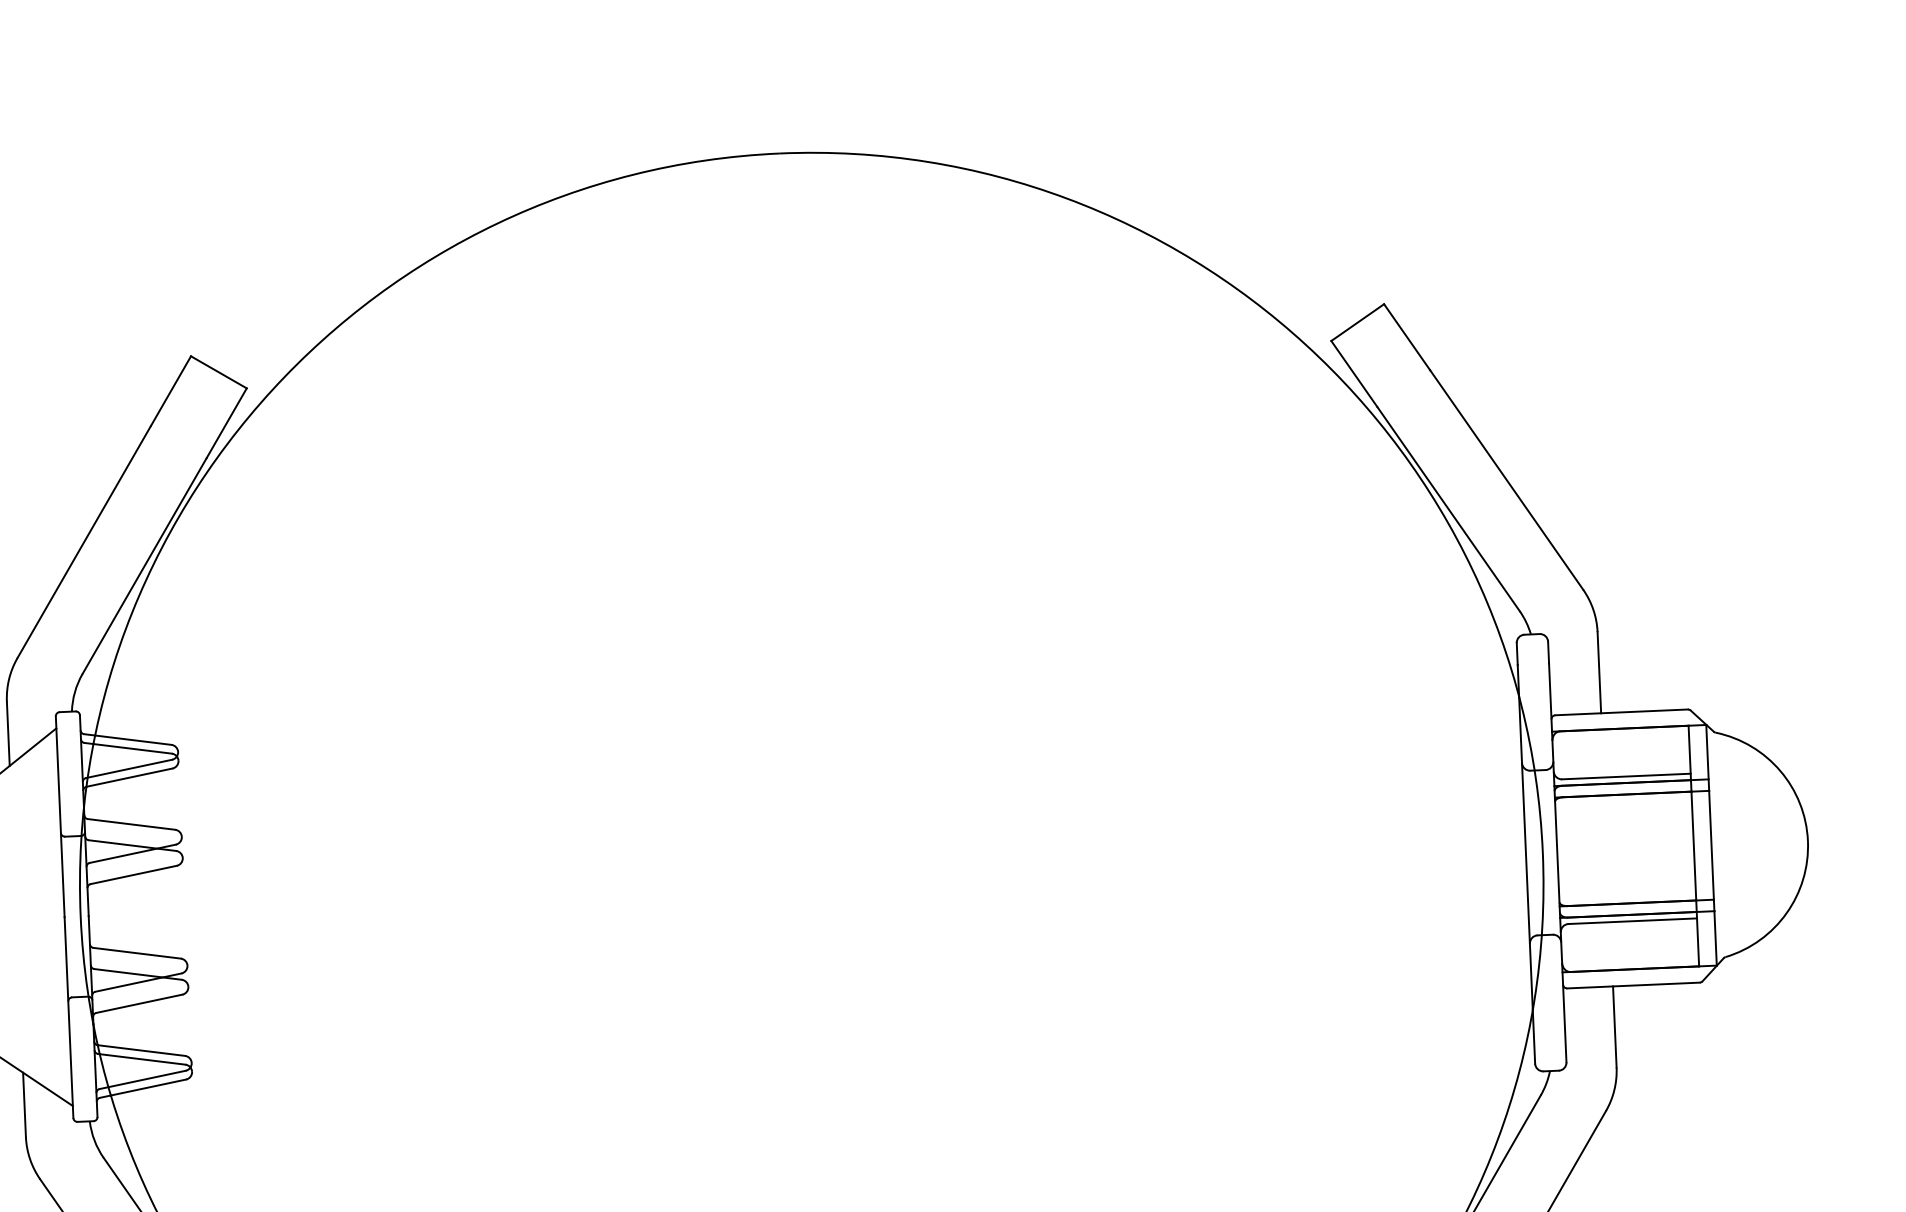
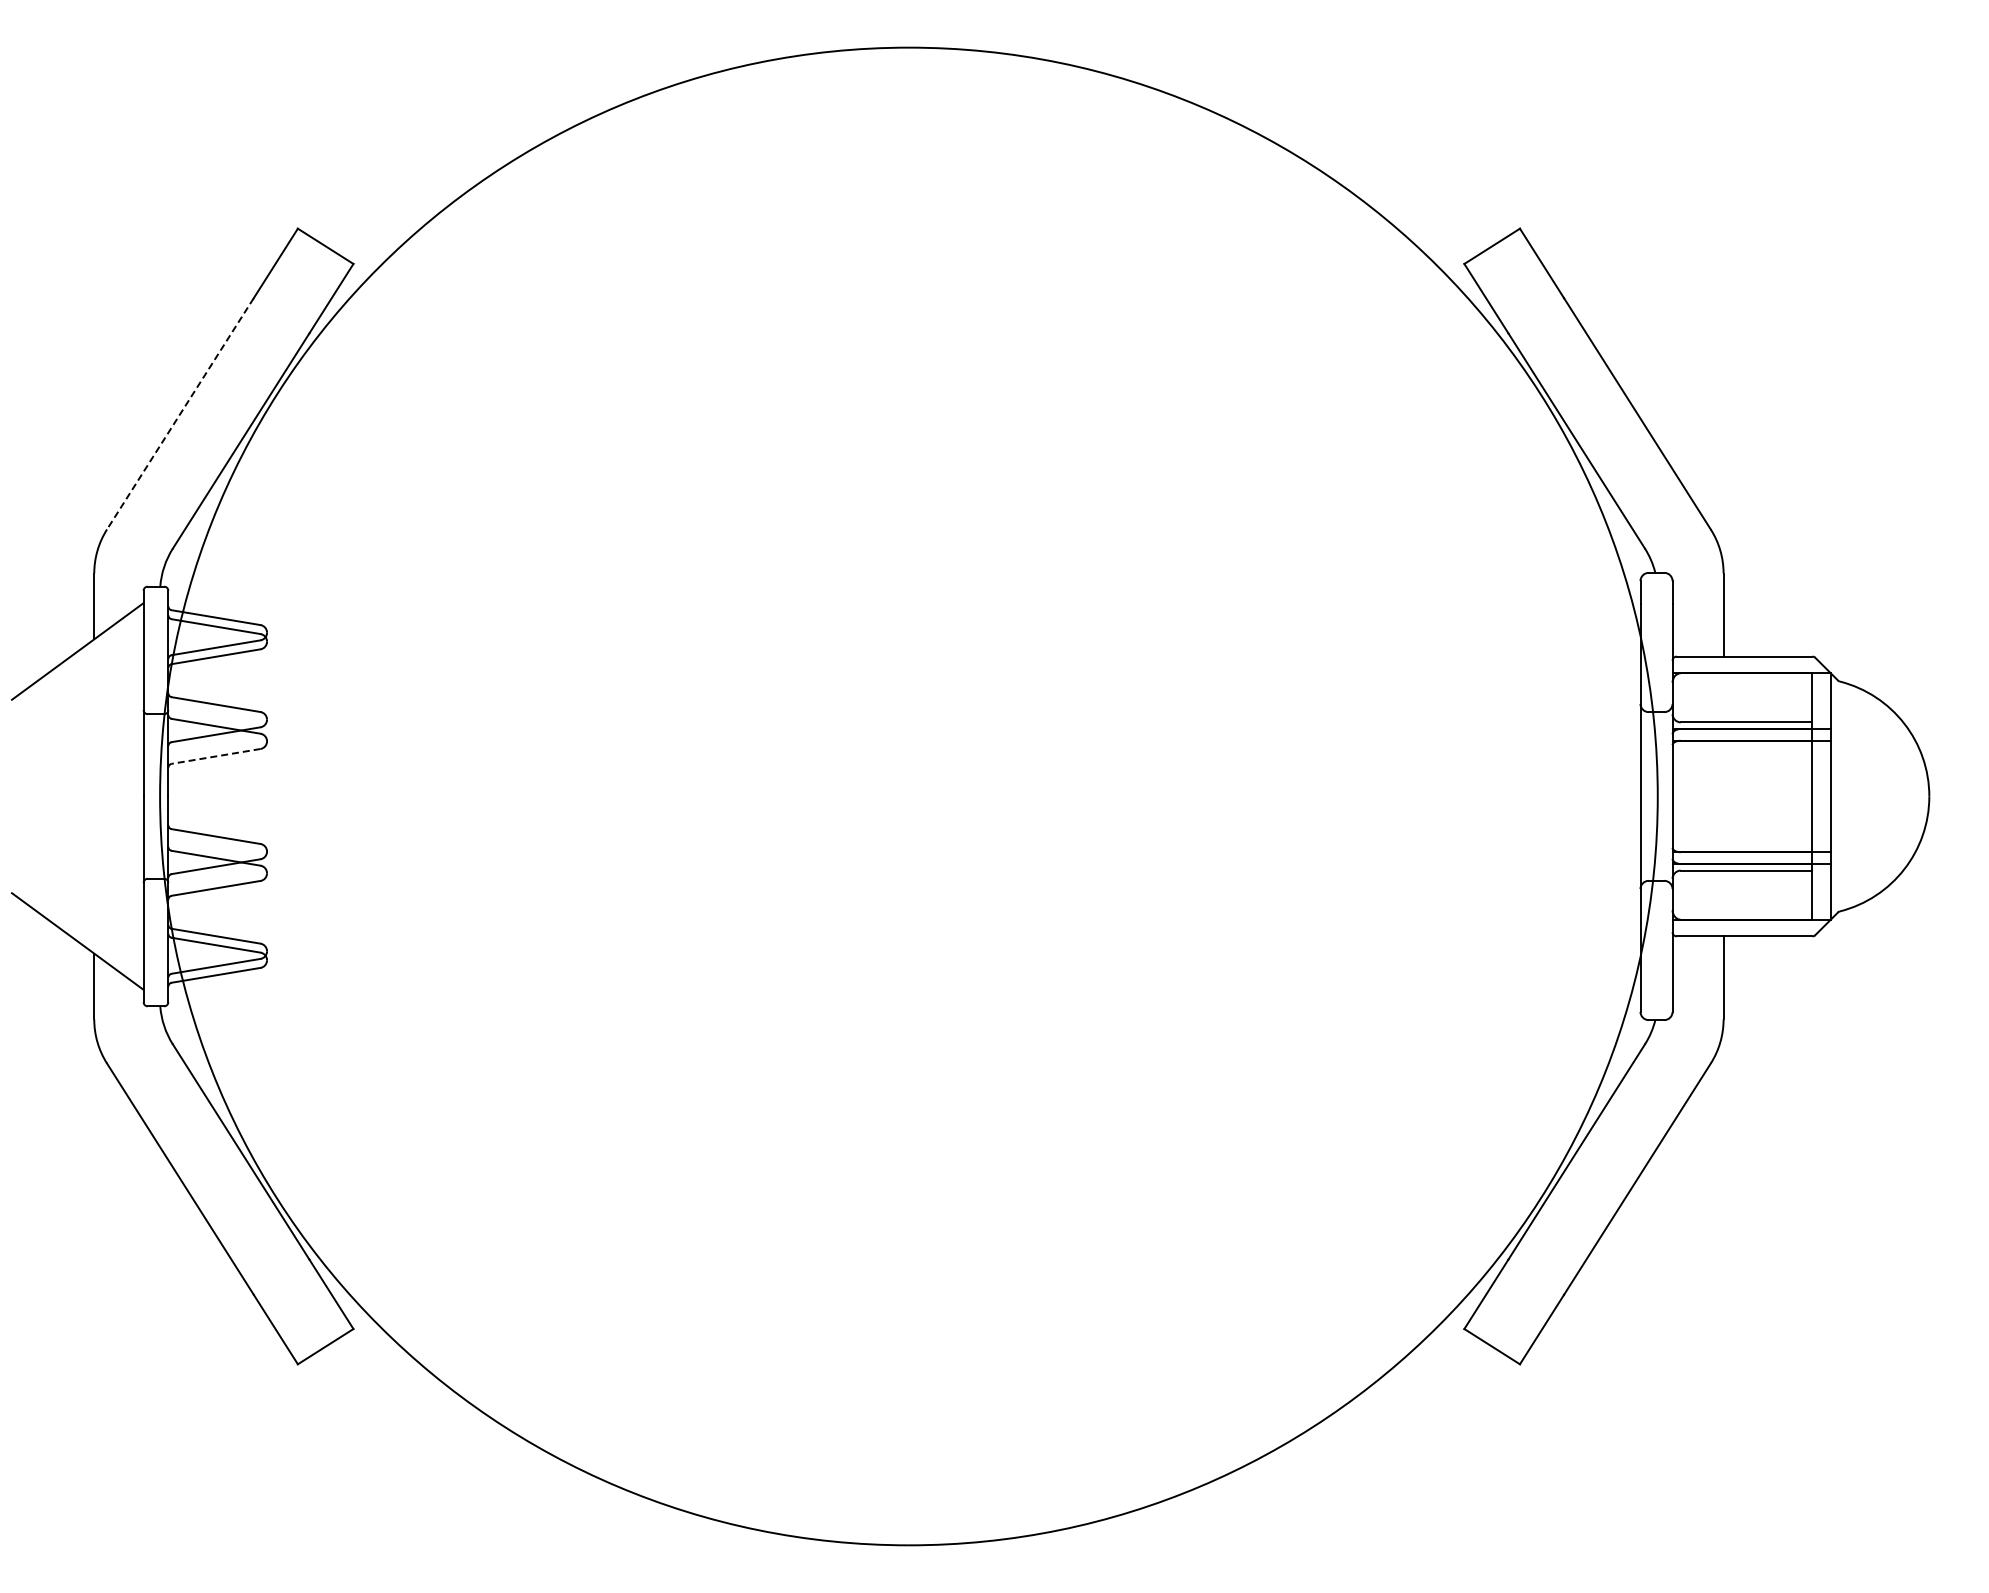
line: (84, 541) -> (180, 413), solid -> dashed
line: (133, 875) -> (215, 756), solid -> dashed

